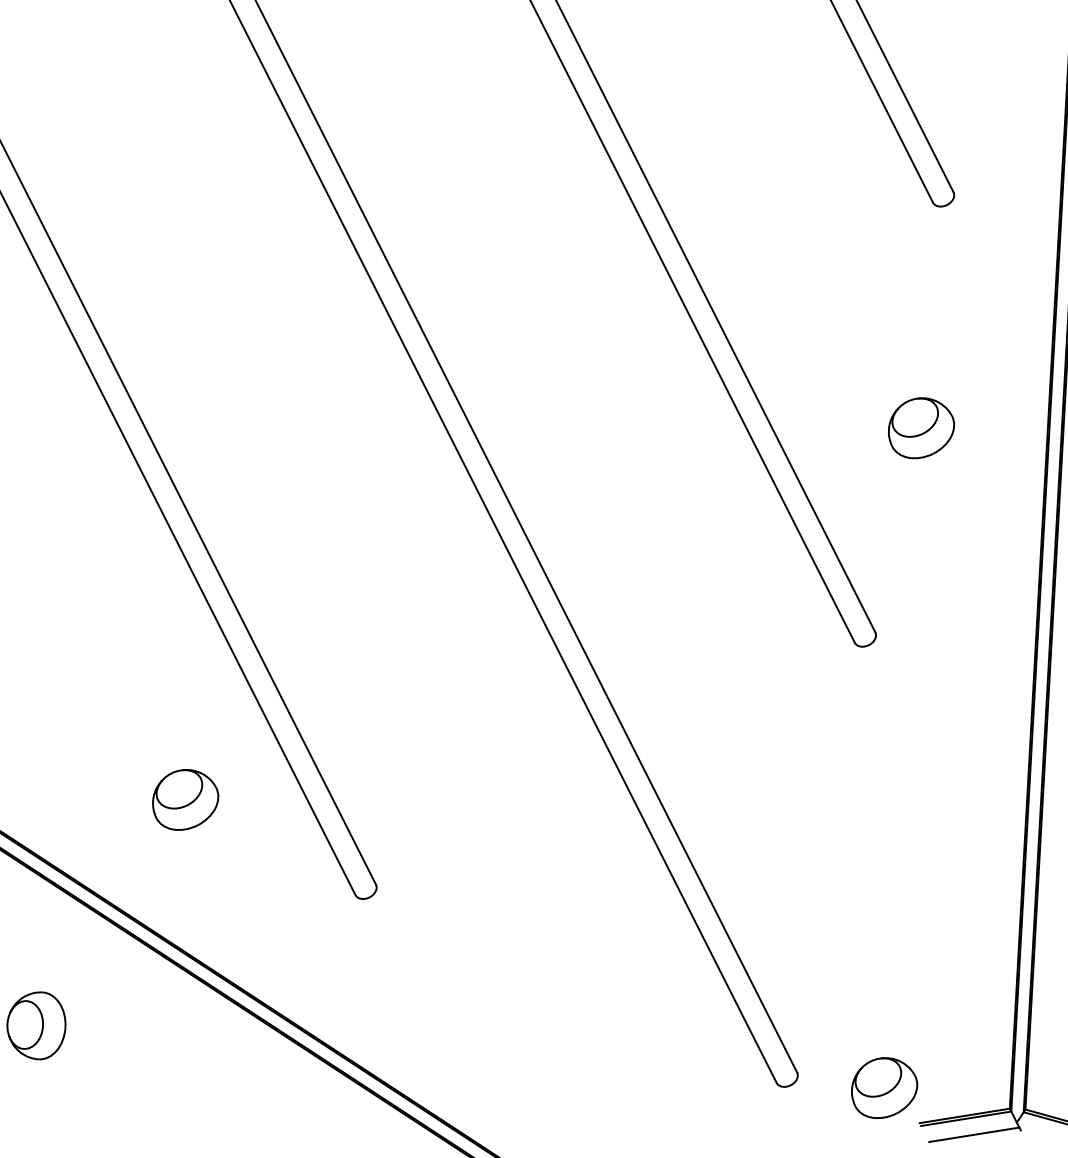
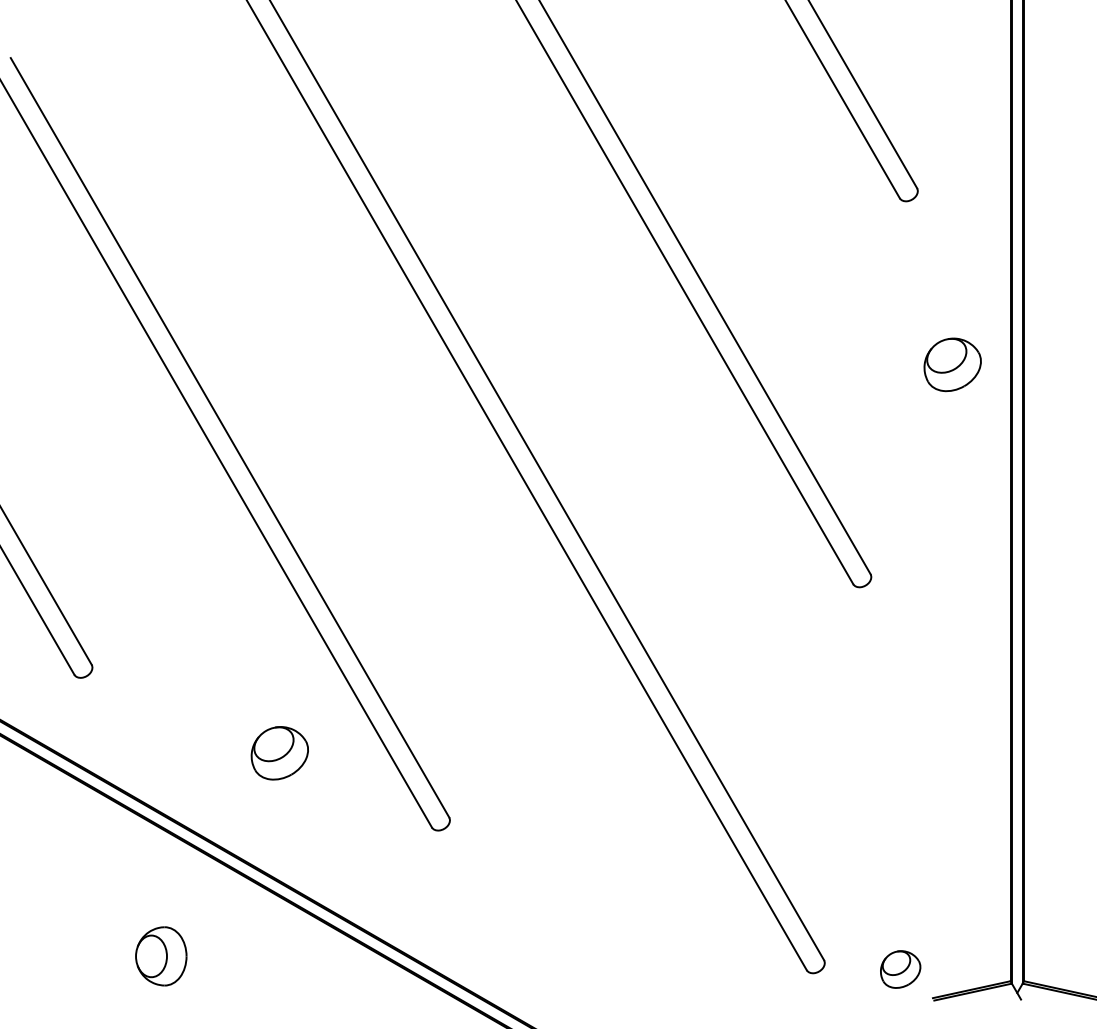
part: (921, 427) -> (952, 364), moved
part: (884, 1088) -> (900, 969), size x0.7
line: (973, 1134) -> (980, 1005), removed

